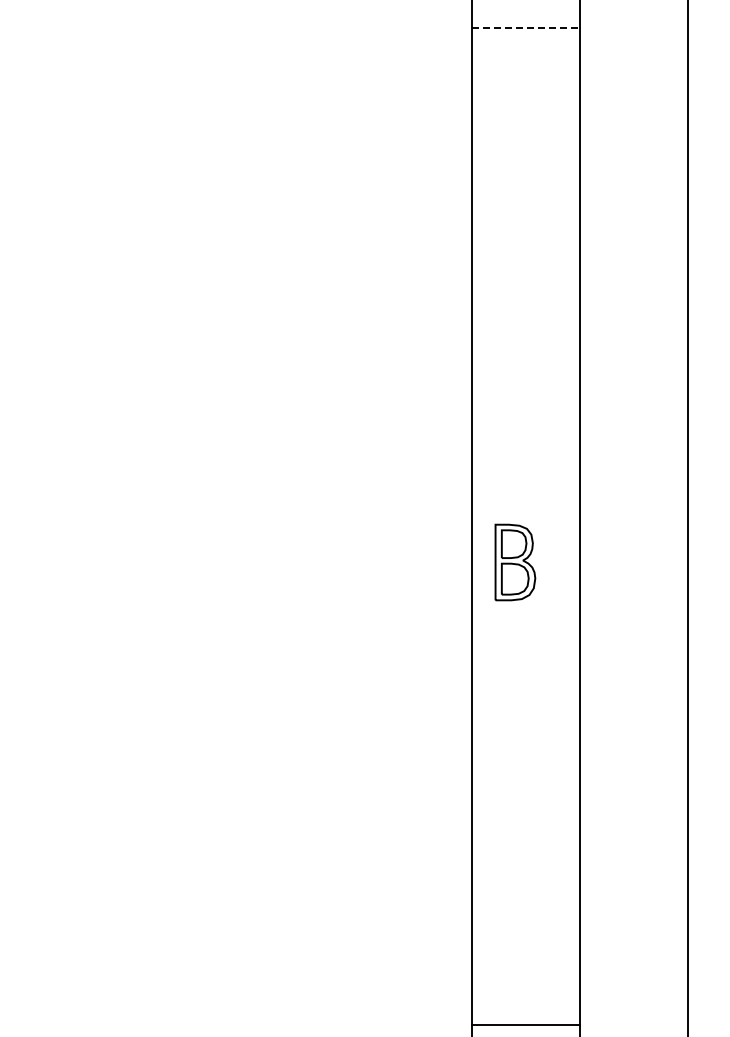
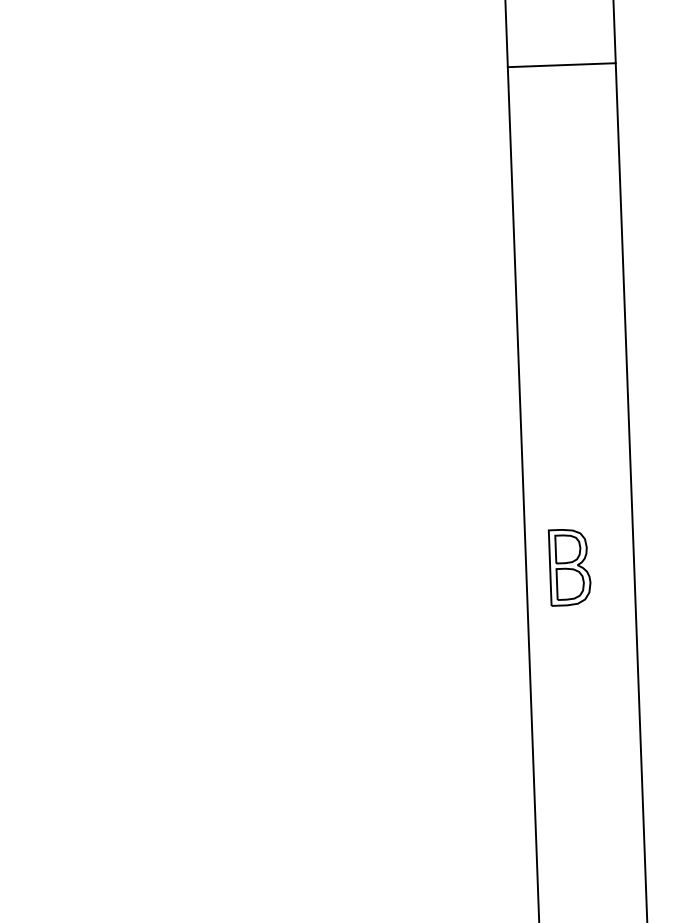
line: (525, 28) -> (561, 65), dashed -> solid
part: (515, 562) -> (570, 567), moved

